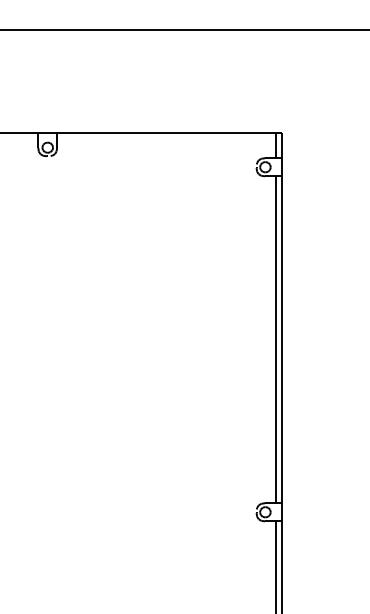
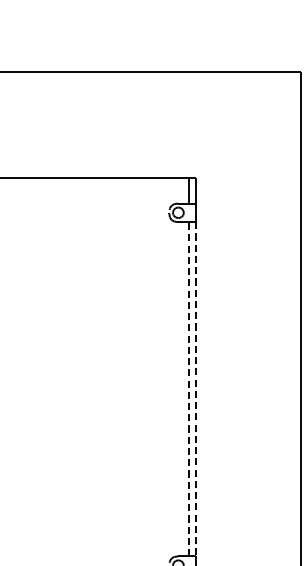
line: (275, 339) -> (188, 388), solid -> dashed
line: (282, 340) -> (195, 389), solid -> dashed

